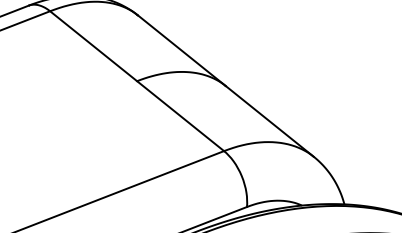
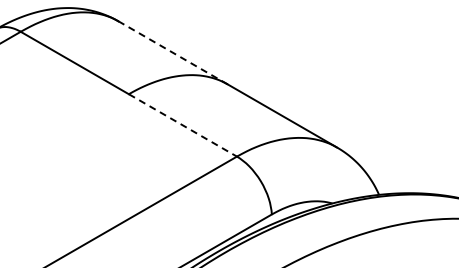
line: (181, 50) -> (172, 52), solid -> dashed
line: (181, 116) -> (183, 125), solid -> dashed

